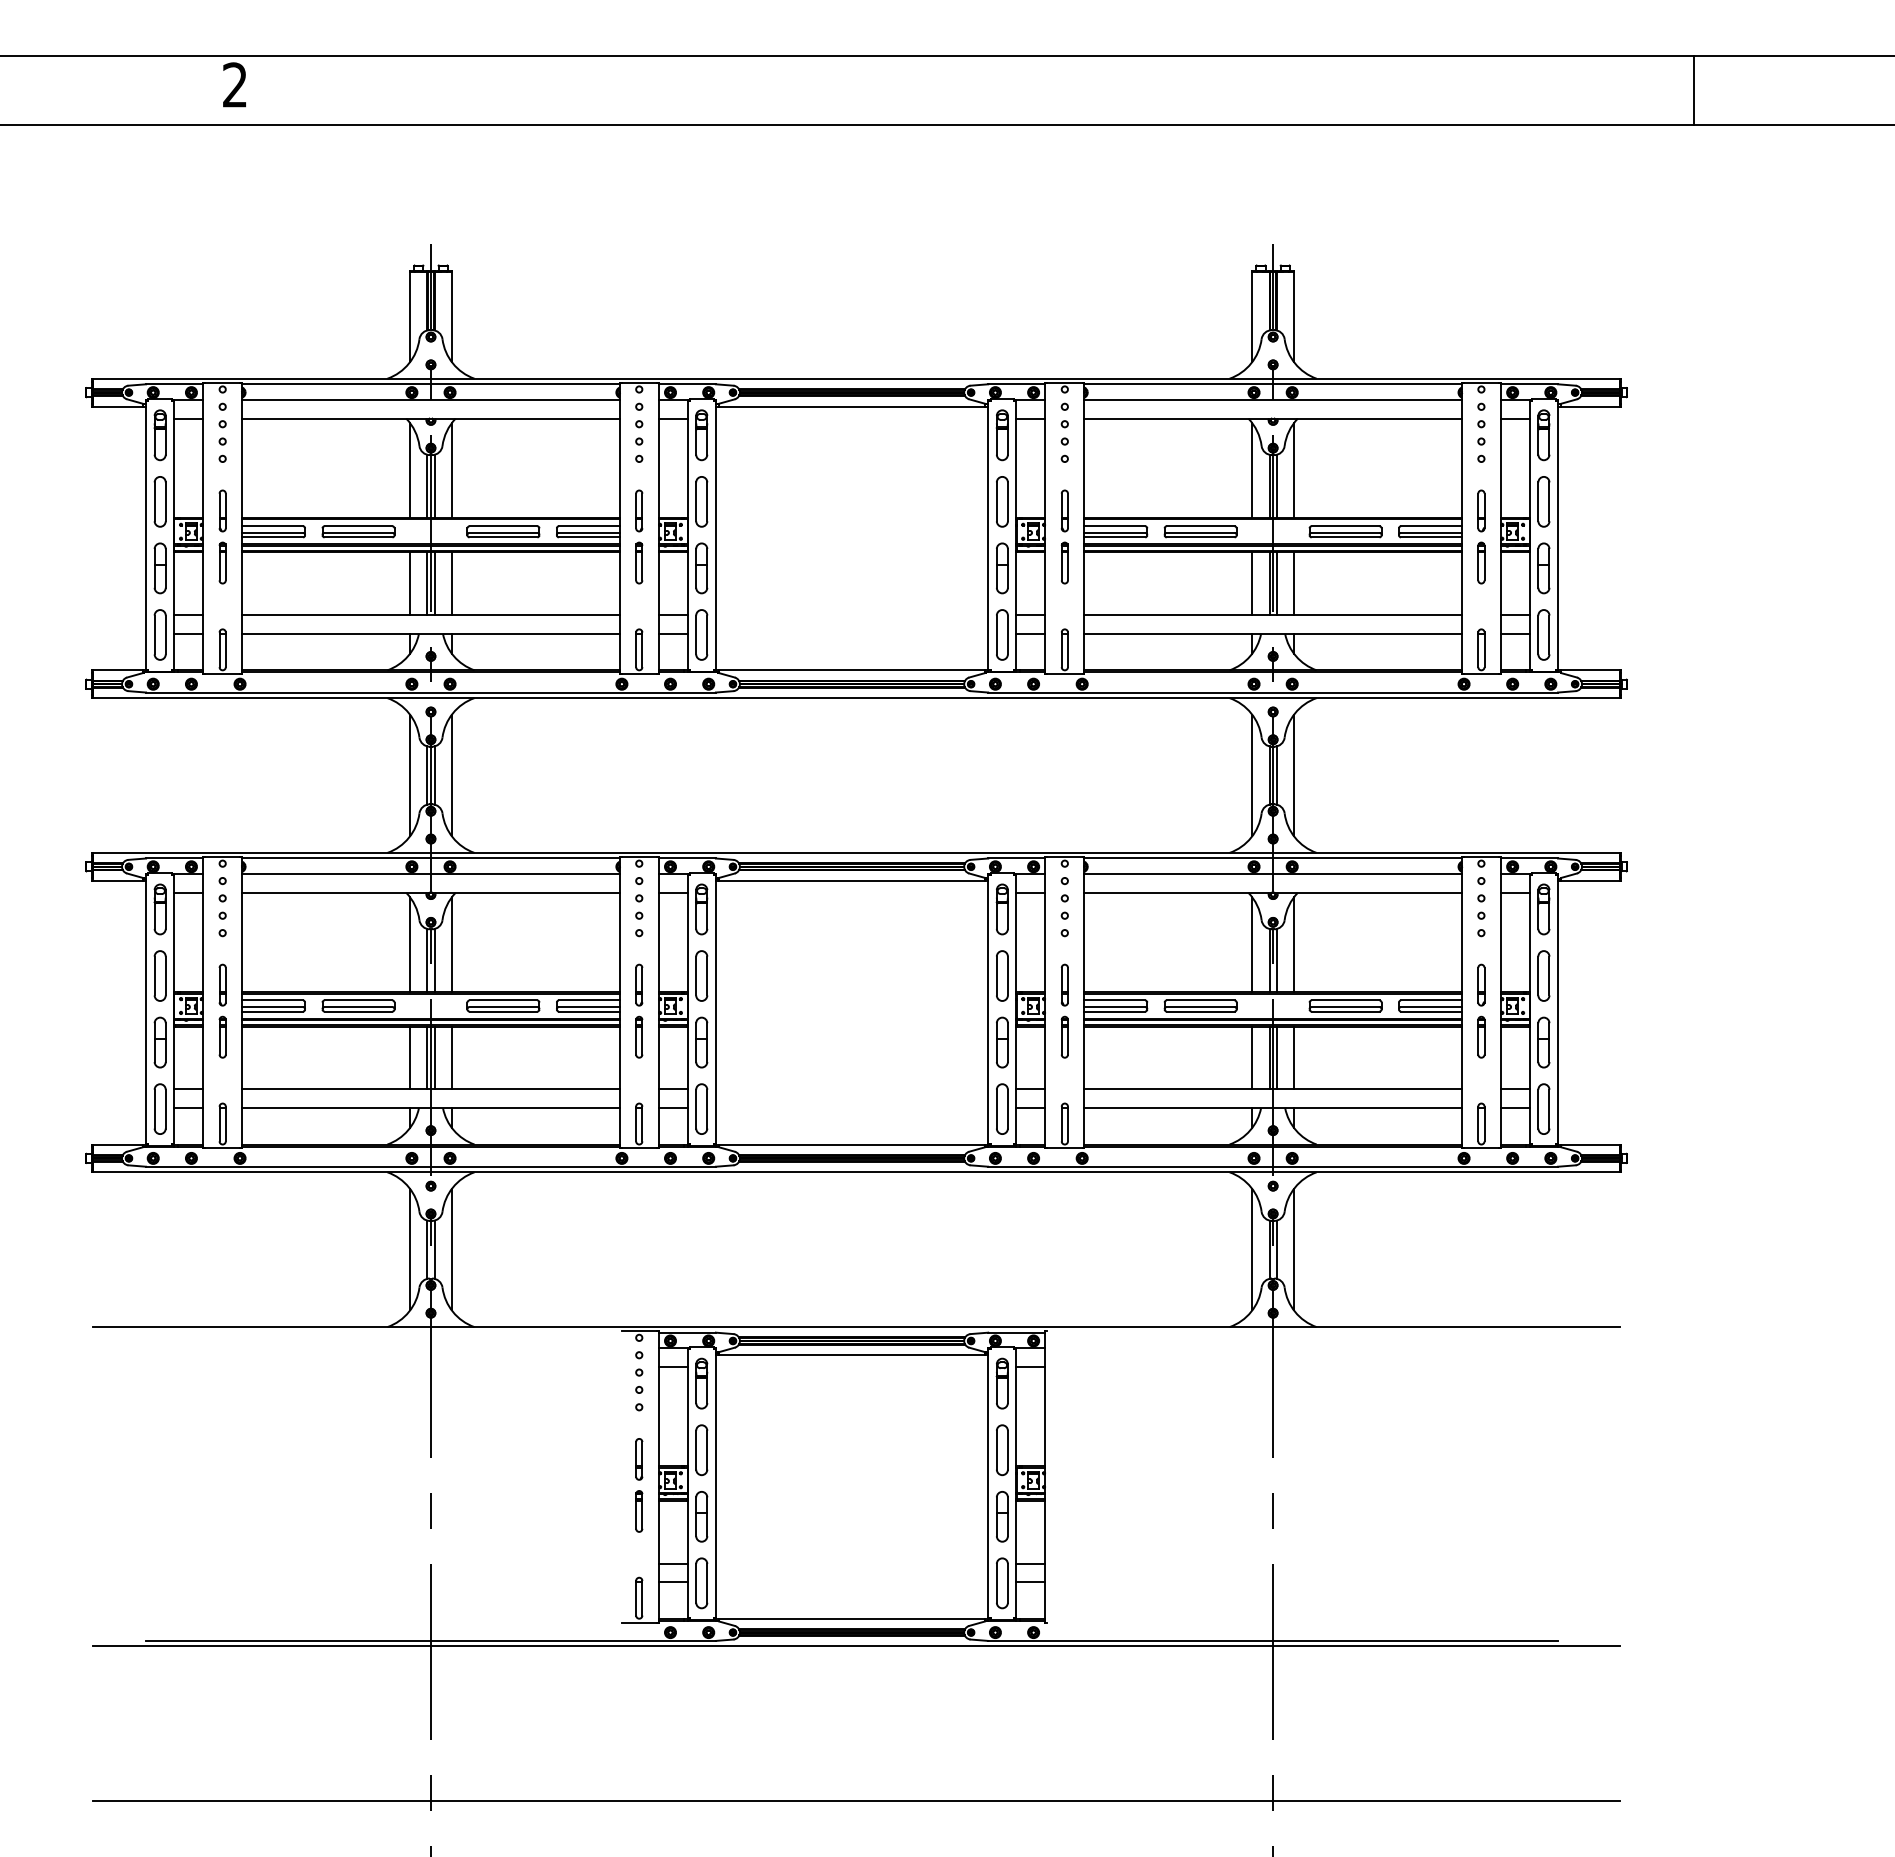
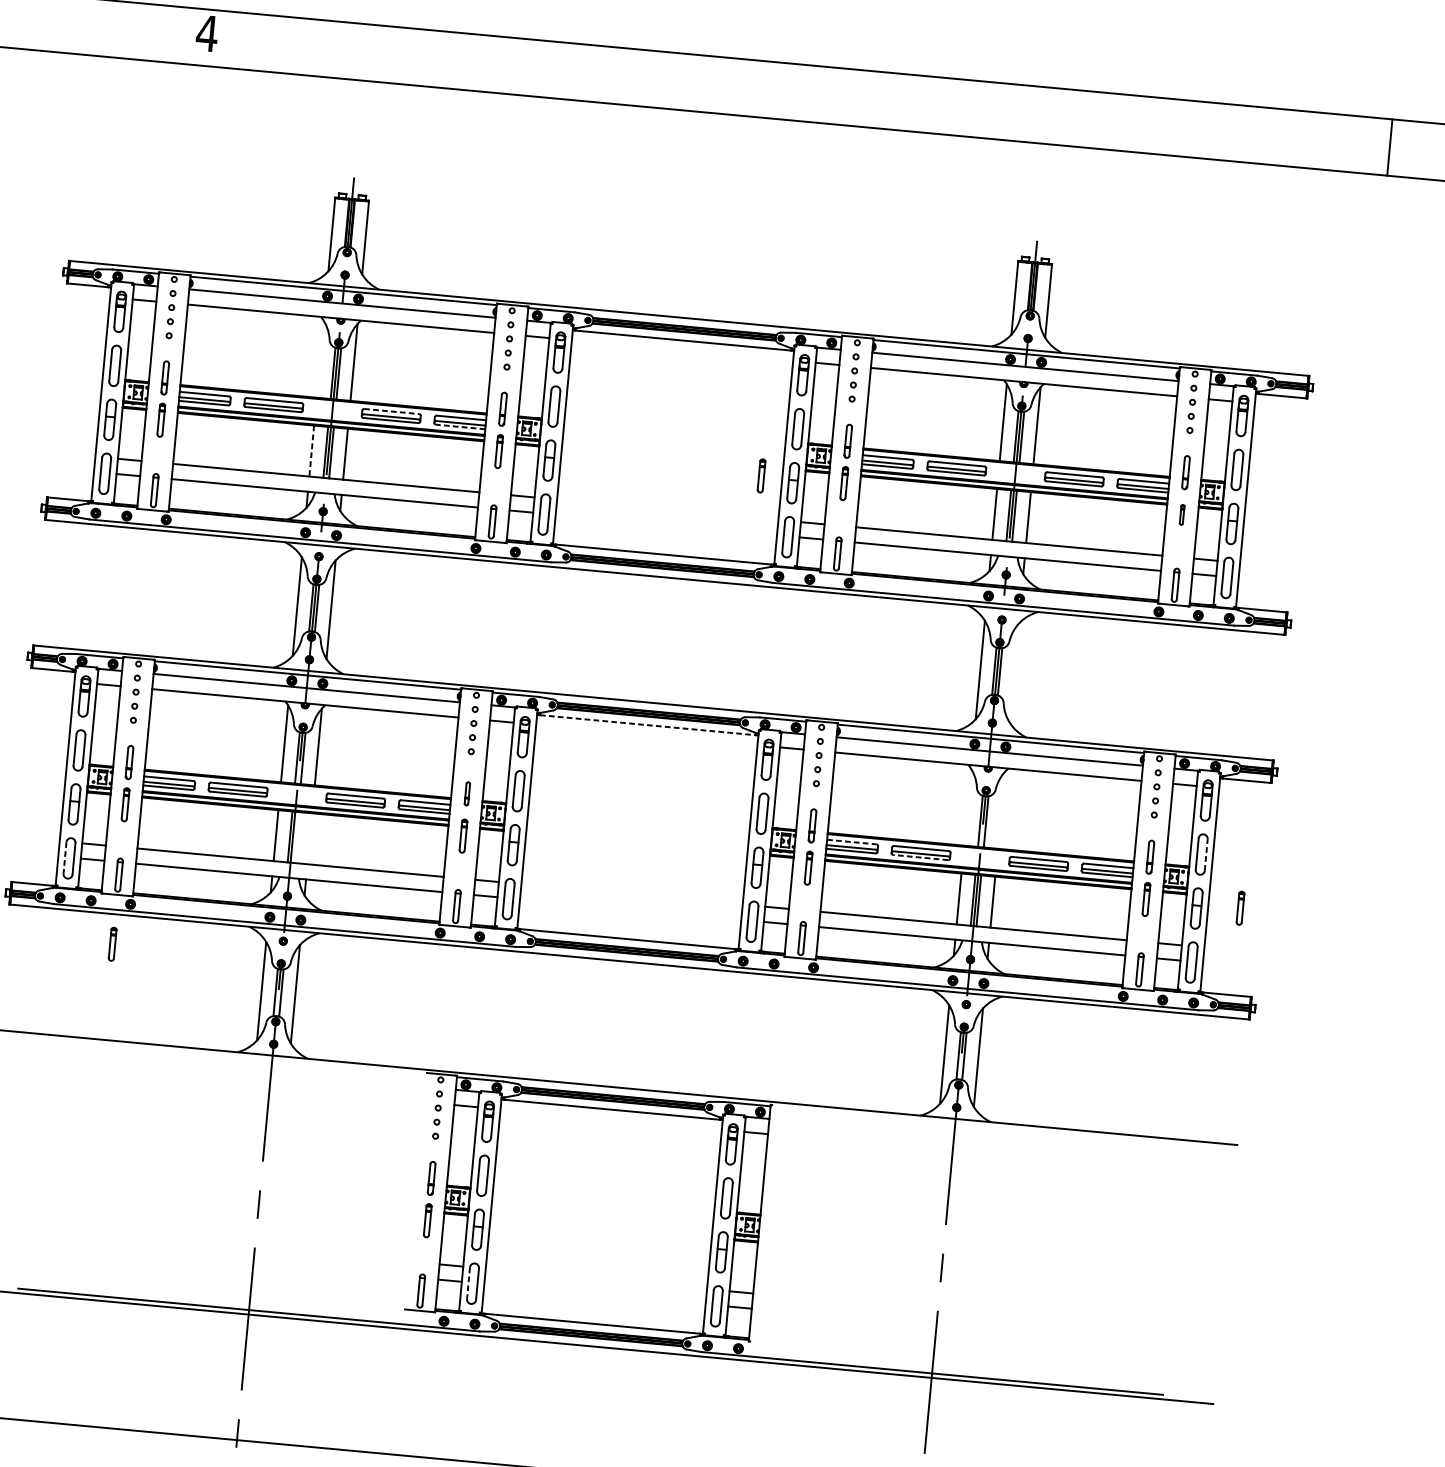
text: (234, 84) -> (206, 32), 2 -> 4
line: (410, 470) -> (320, 359), removed
line: (503, 526) -> (391, 411), solid -> dashed
line: (588, 537) -> (459, 427), solid -> dashed
part: (962, 562) -> (761, 475), added
part: (1481, 562) -> (1182, 514), size x0.6
line: (410, 584) -> (311, 451), solid -> dashed
line: (1293, 775) -> (1013, 673), removed
line: (852, 880) -> (648, 725), solid -> dashed
line: (1252, 944) -> (967, 807), removed
line: (1293, 944) -> (1001, 810), removed
line: (1549, 975) -> (1206, 854), solid -> dashed
part: (639, 984) -> (467, 793), size x0.7
line: (1115, 1000) -> (852, 842), solid -> dashed
line: (1200, 1011) -> (920, 857), solid -> dashed
part: (1597, 1036) -> (1240, 907), added
line: (434, 1057) -> (295, 837), removed
line: (451, 1057) -> (309, 838), removed
line: (154, 1109) -> (64, 858), solid -> dashed
part: (222, 1208) -> (112, 943), added
line: (696, 1583) -> (468, 1283), solid -> dashed

